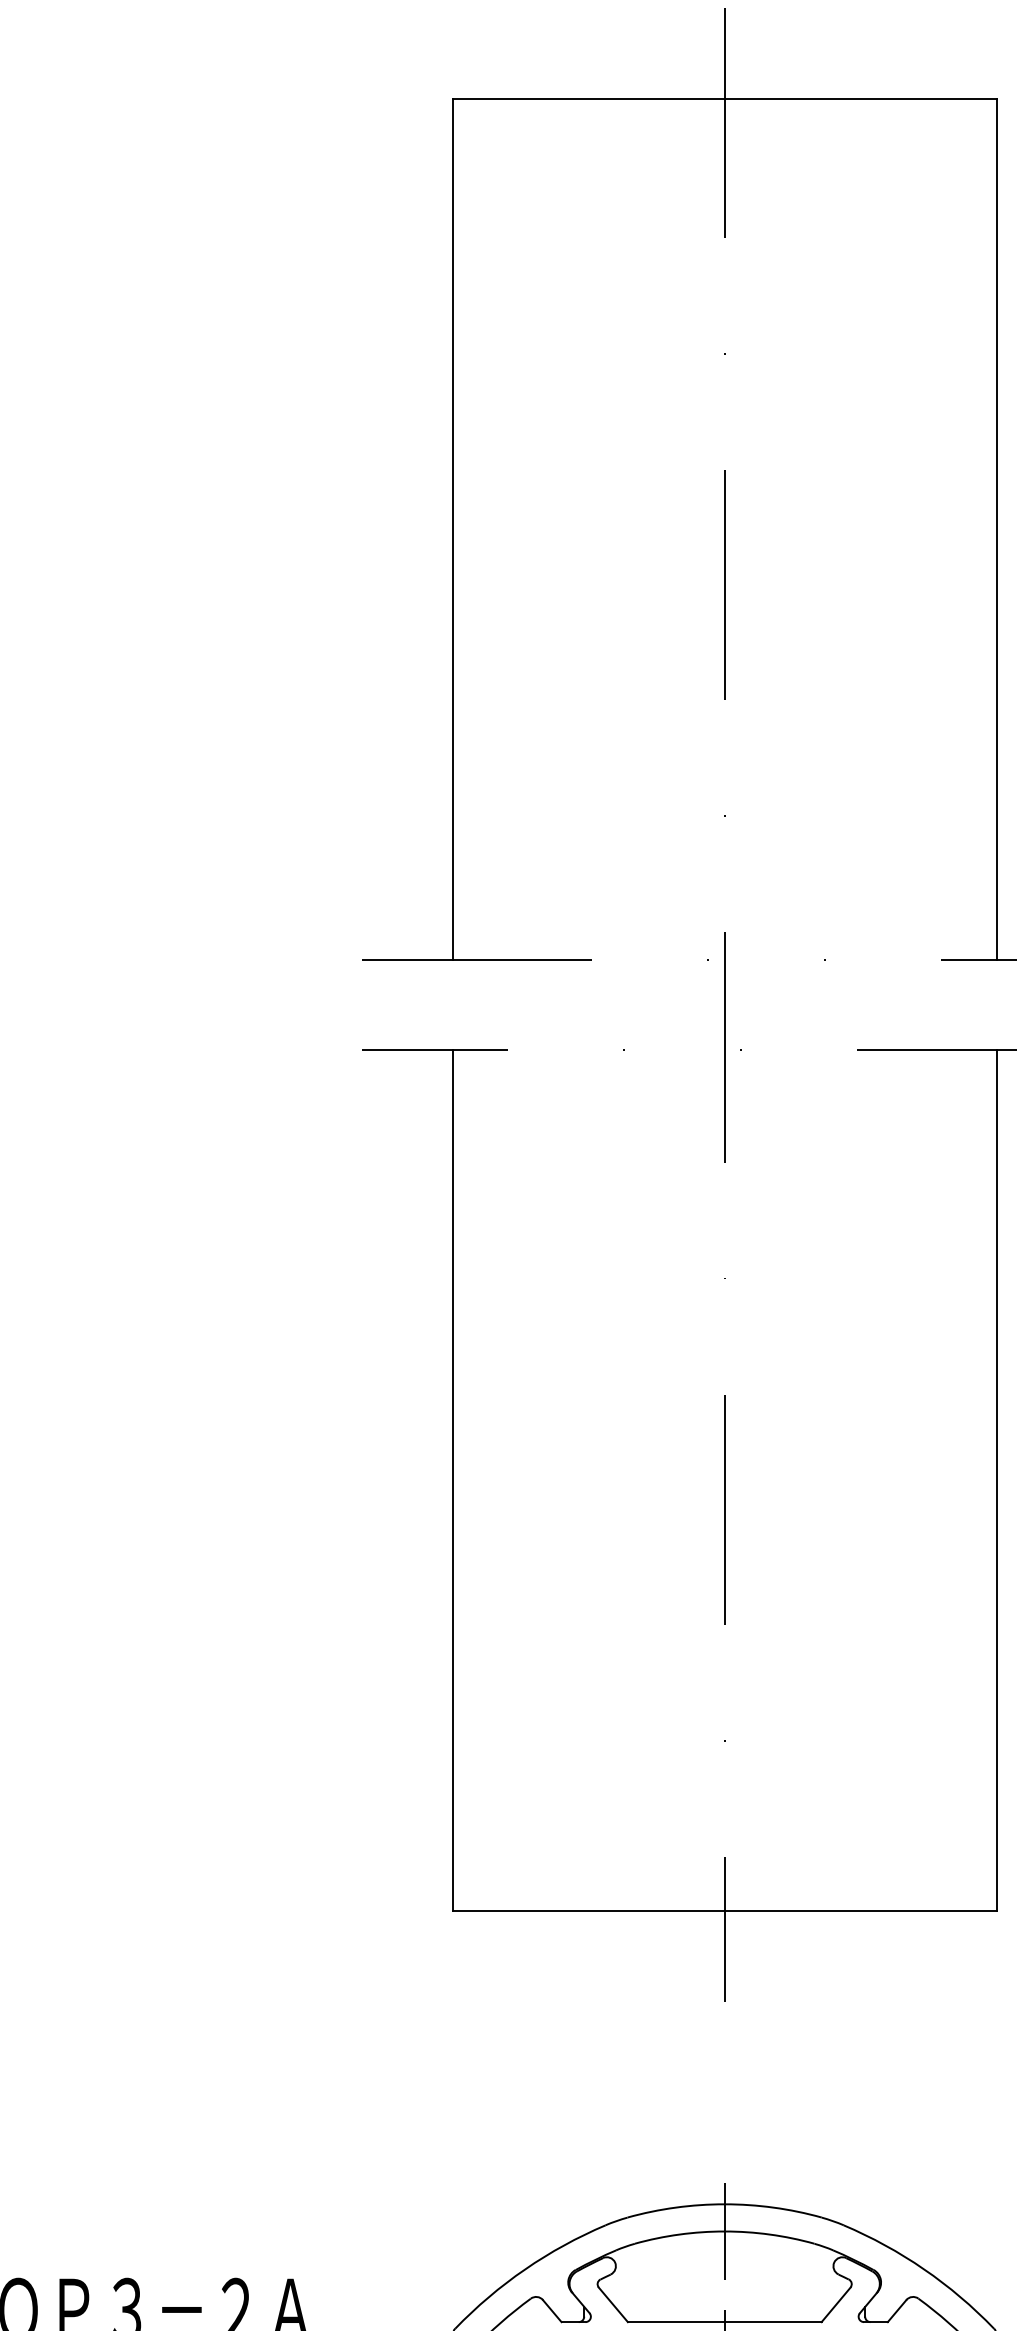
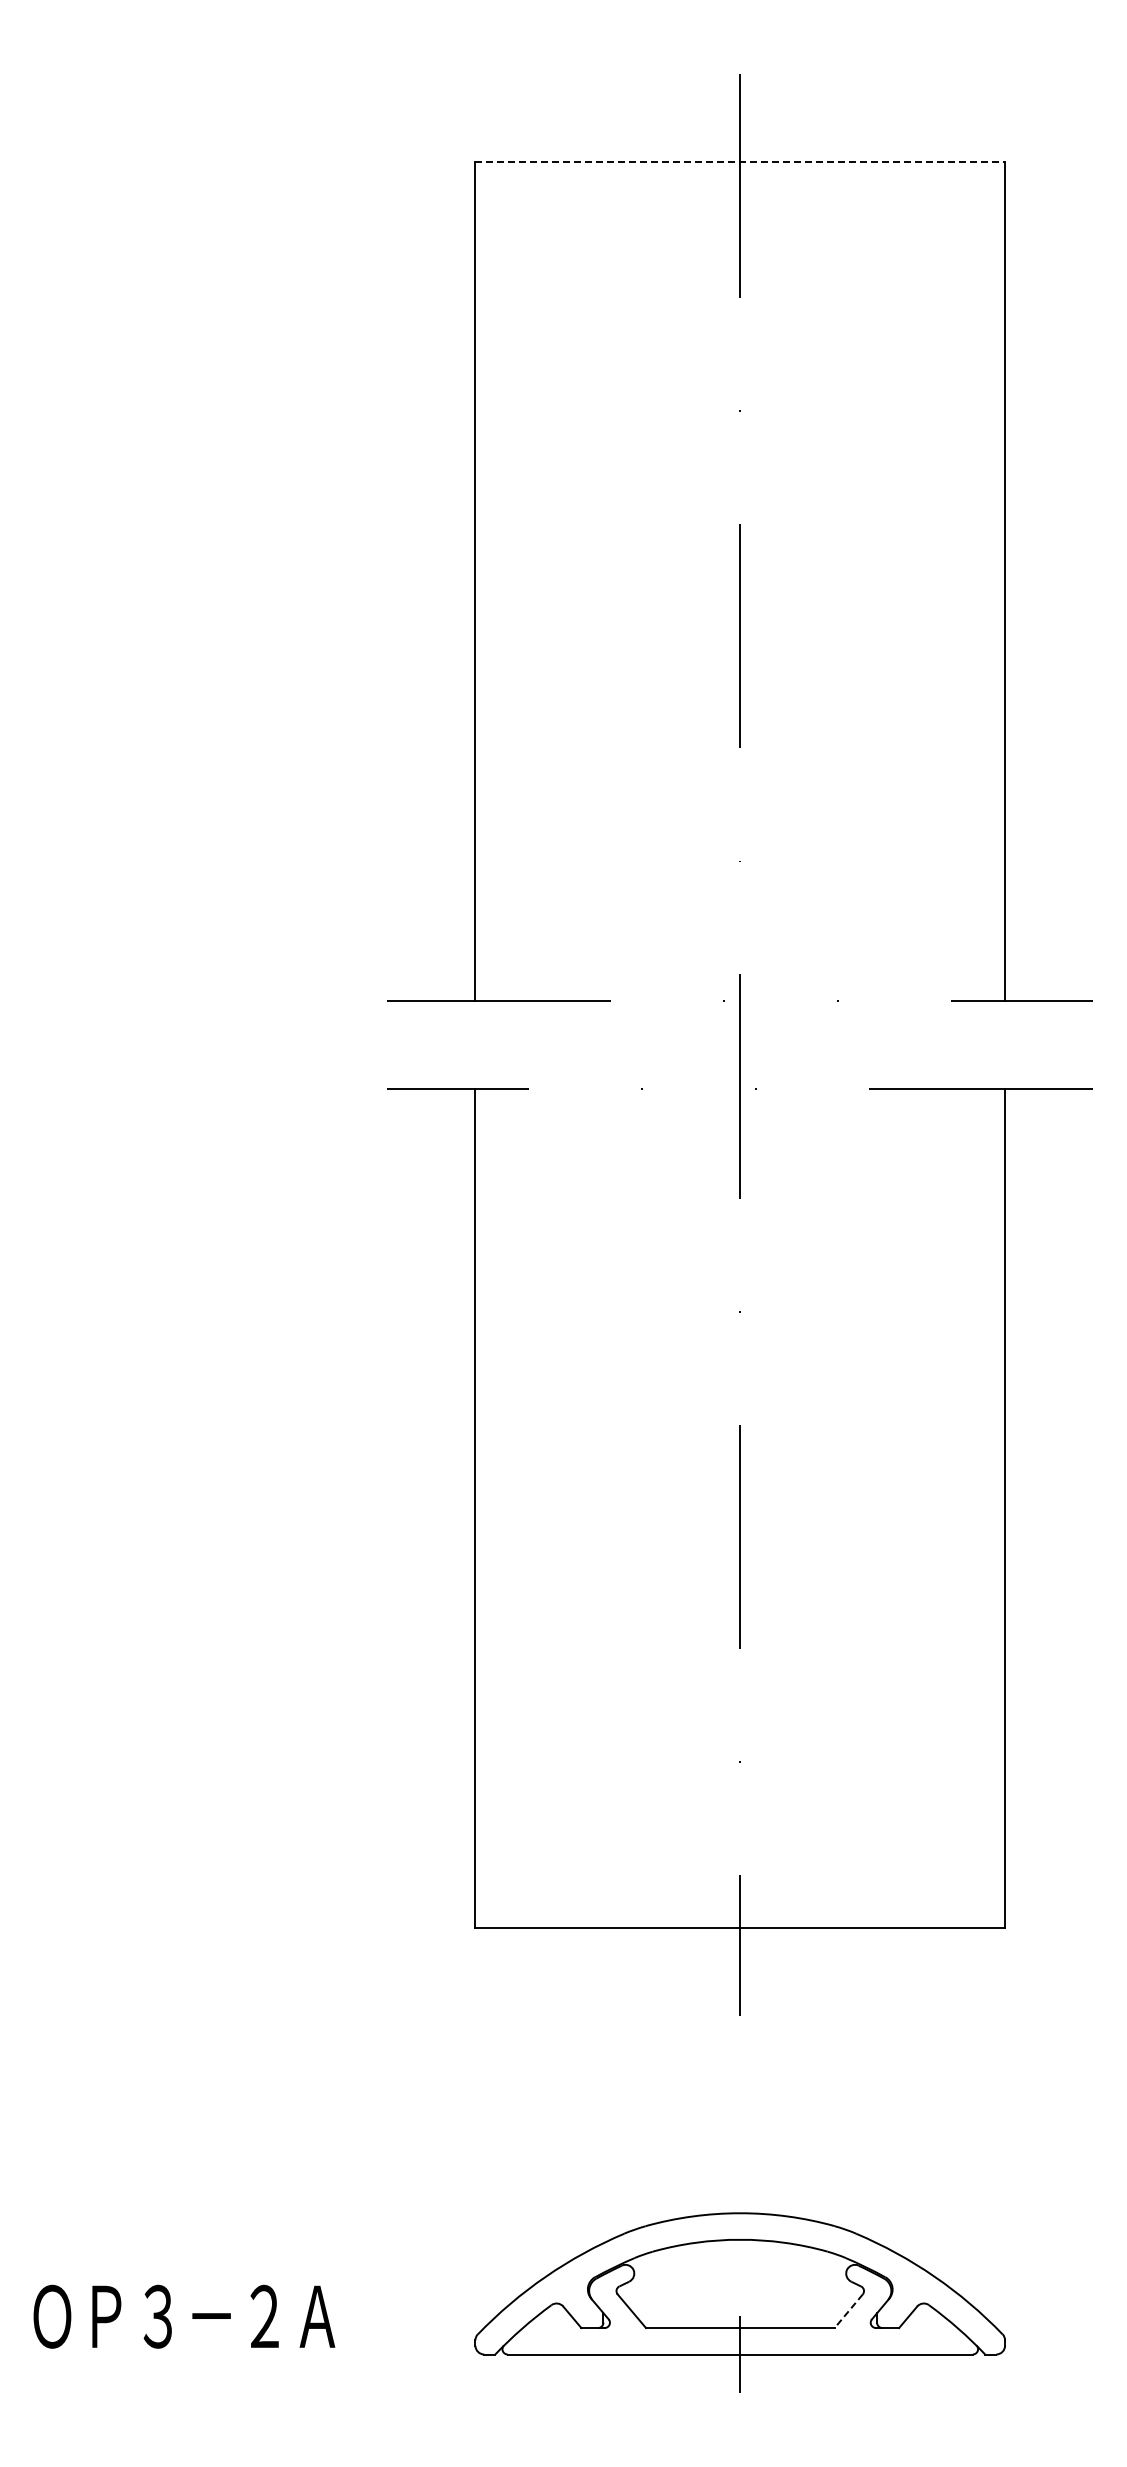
line: (724, 98) -> (740, 162), solid -> dashed
line: (724, 2231) -> (740, 2239), removed
line: (835, 2305) -> (848, 2311), solid -> dashed

